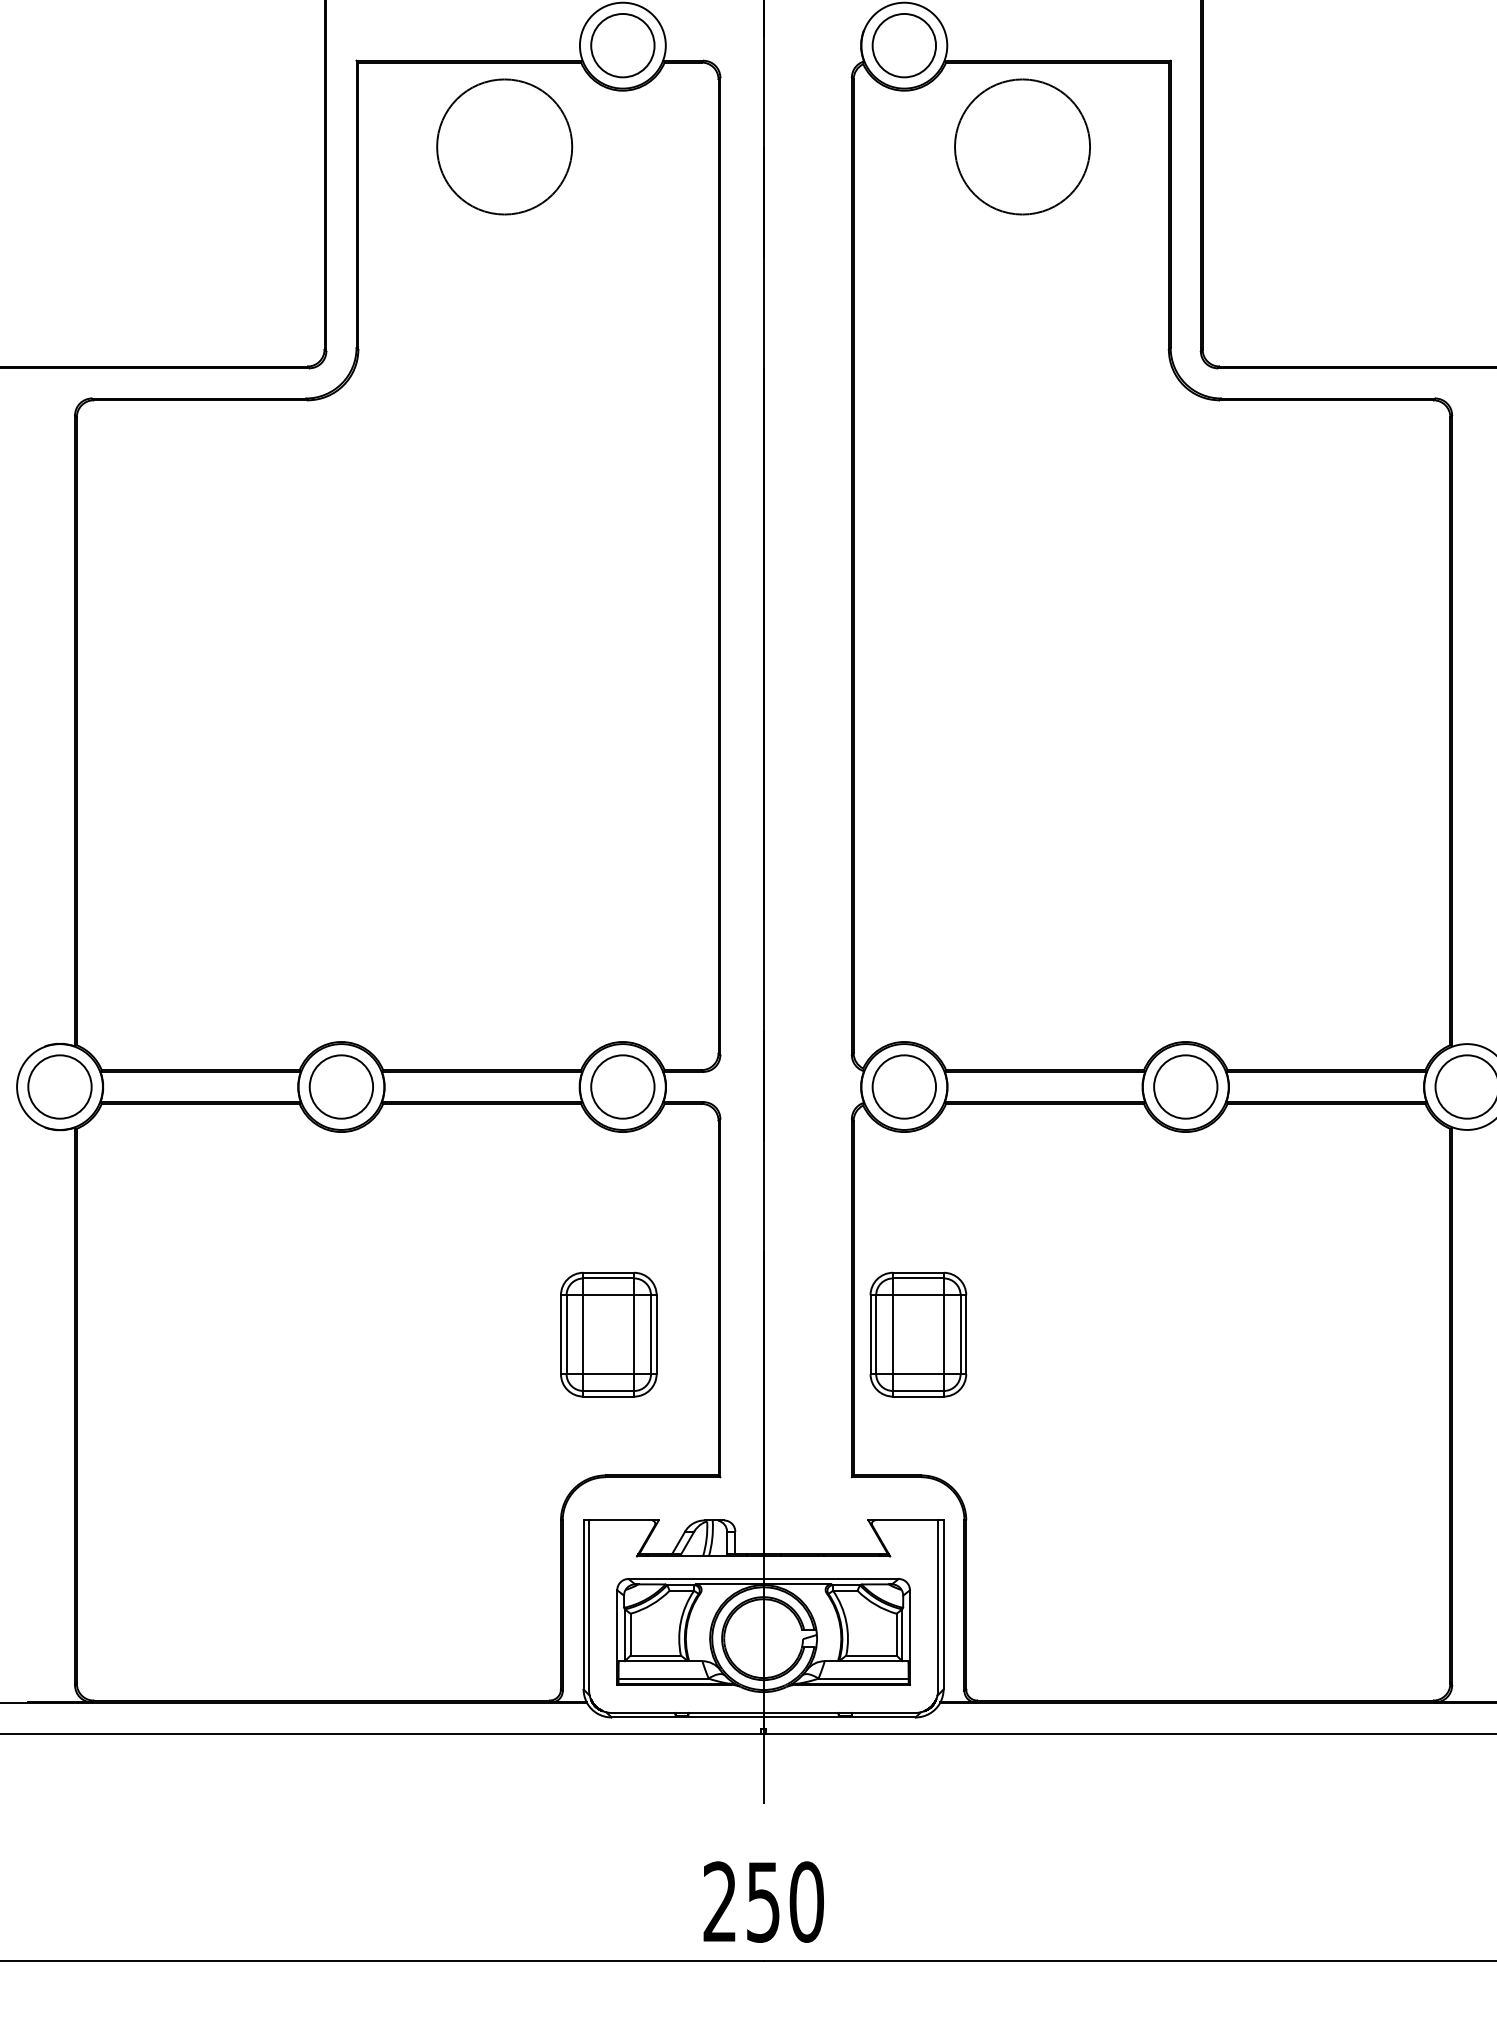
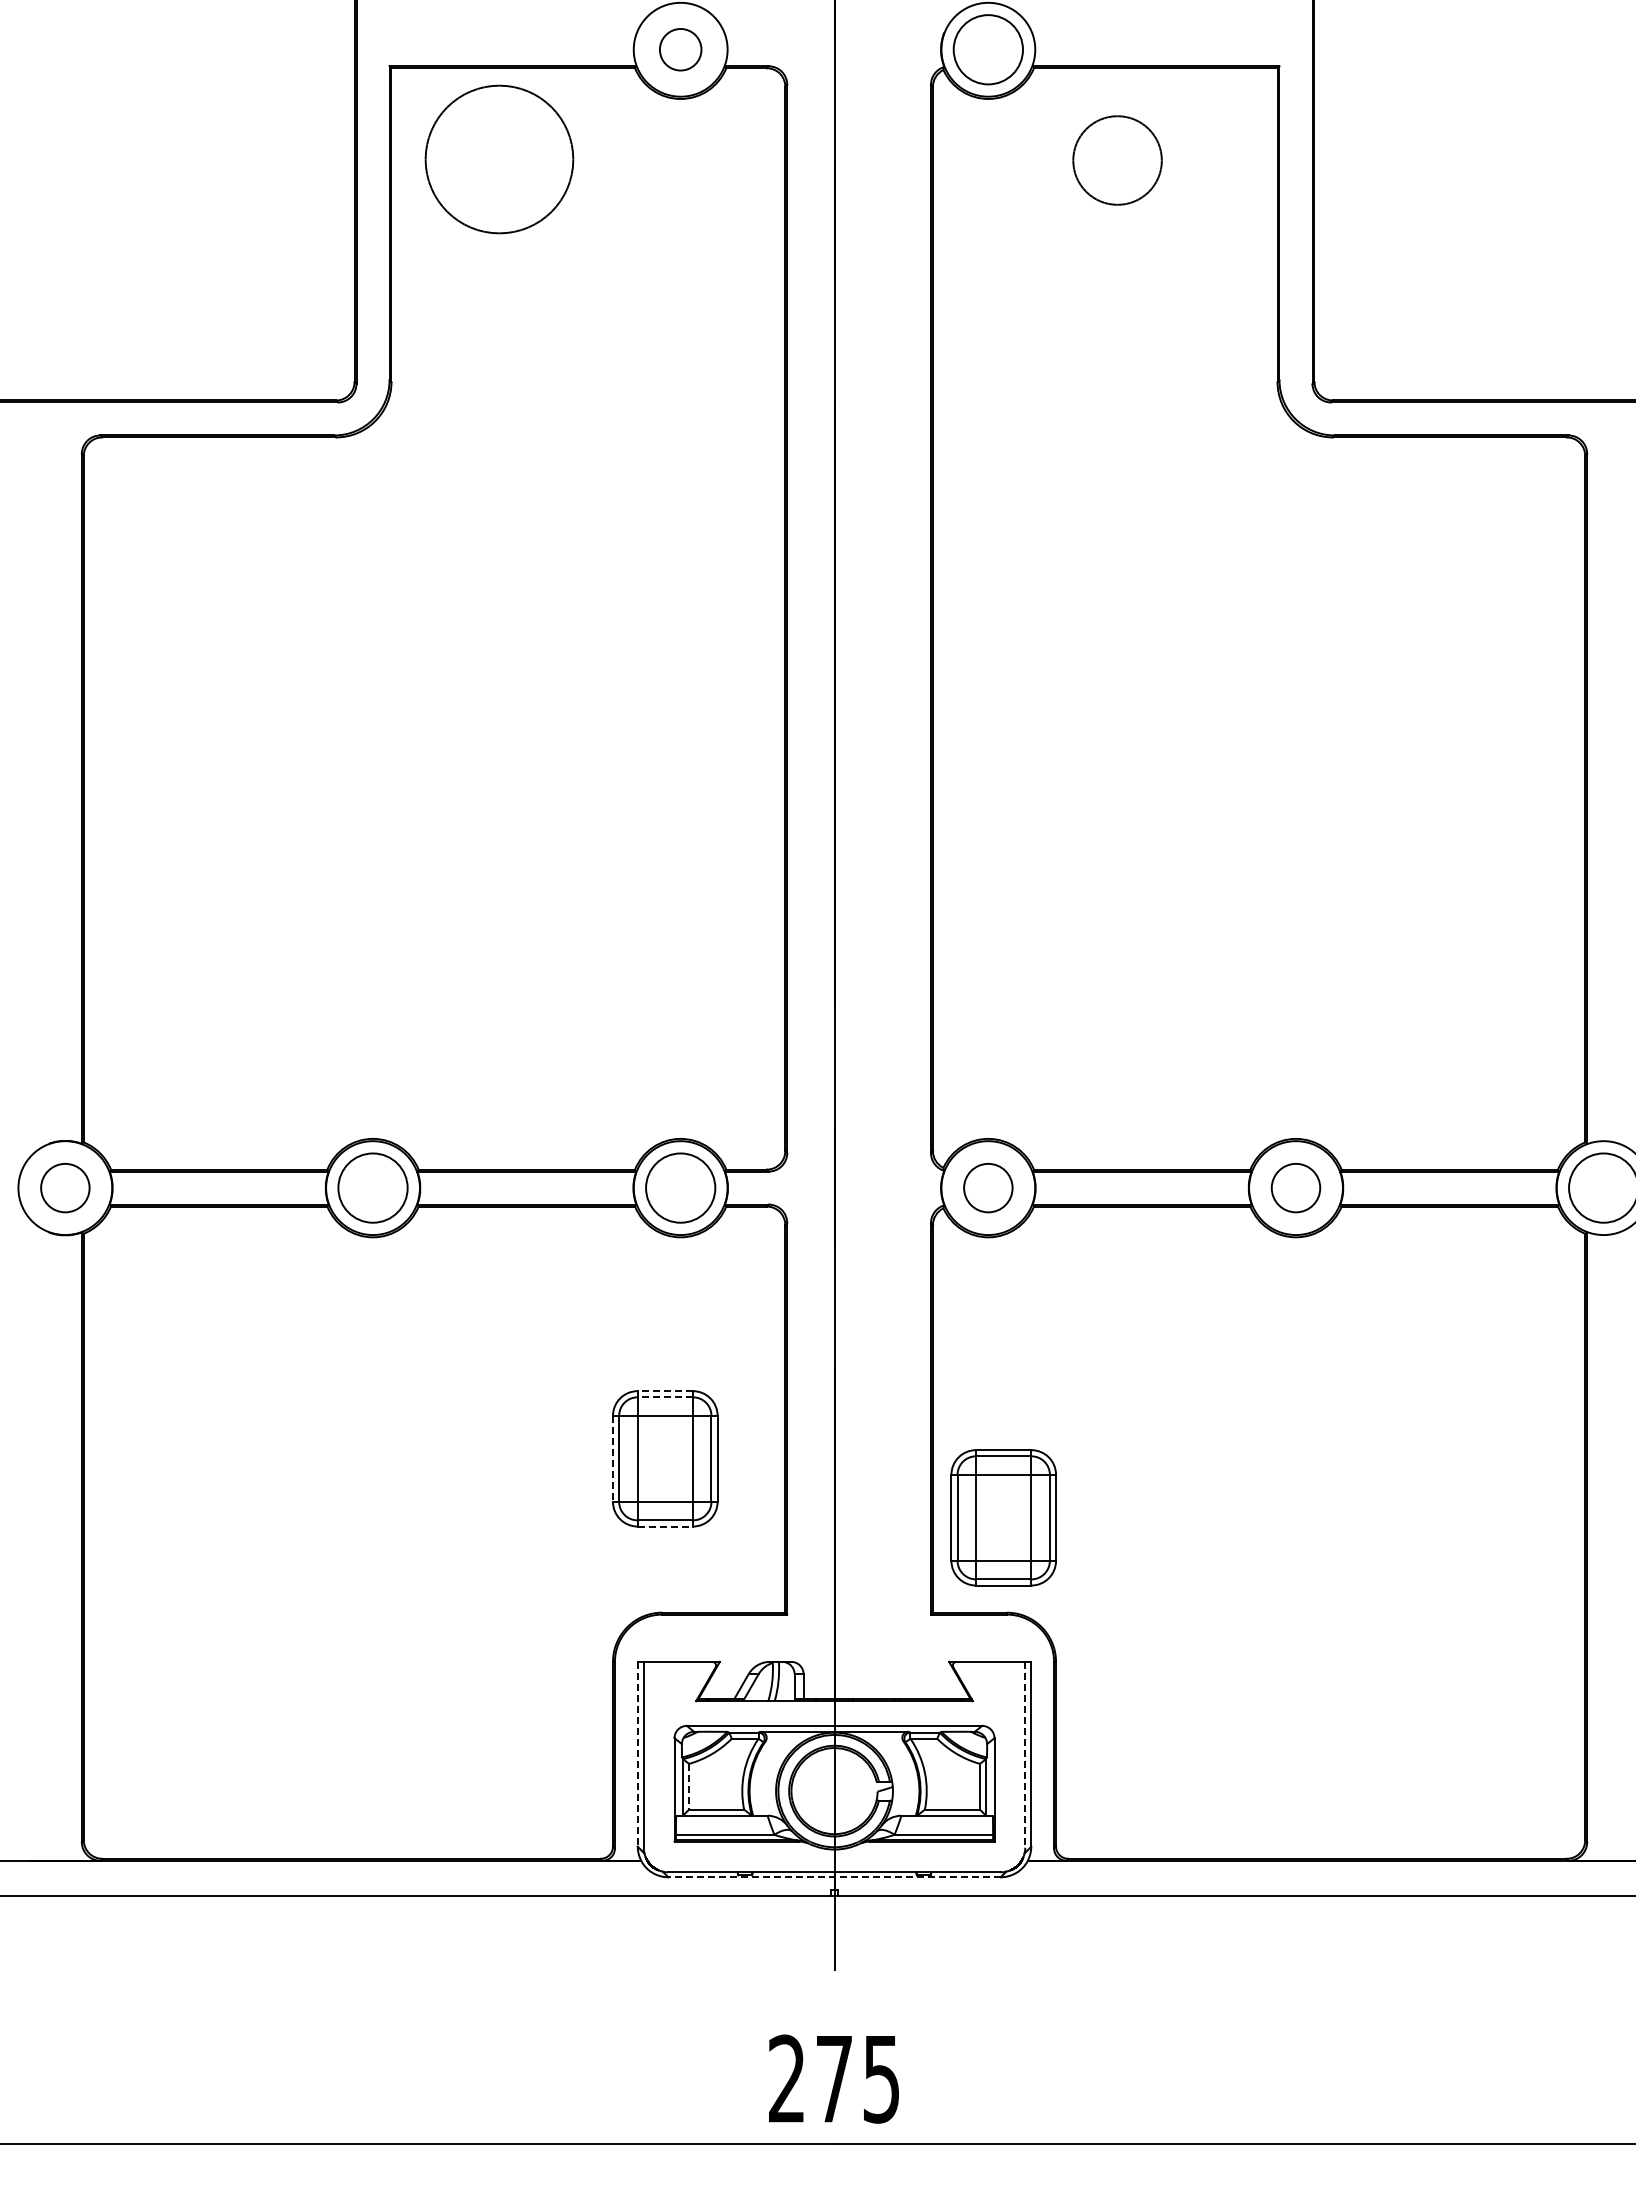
circle: (622, 45) -> (680, 49), size x0.6
circle: (504, 146) -> (499, 159), moved
circle: (1022, 146) -> (1117, 160), size x0.6
circle: (60, 1086) -> (65, 1187), size x0.7
circle: (903, 1086) -> (987, 1187), size x0.7
circle: (1185, 1086) -> (1295, 1187), size x0.7
line: (608, 1273) -> (665, 1391), solid -> dashed
line: (608, 1278) -> (665, 1397), solid -> dashed
part: (918, 1334) -> (1003, 1517), moved
line: (561, 1335) -> (613, 1459), solid -> dashed
line: (608, 1396) -> (665, 1526), solid -> dashed
line: (583, 1605) -> (637, 1754), solid -> dashed
line: (938, 1605) -> (1025, 1754), solid -> dashed
line: (630, 1634) -> (689, 1786), solid -> dashed
line: (763, 1717) -> (834, 1877), solid -> dashed
text: (785, 1901) -> (858, 2078), 250 -> 275

